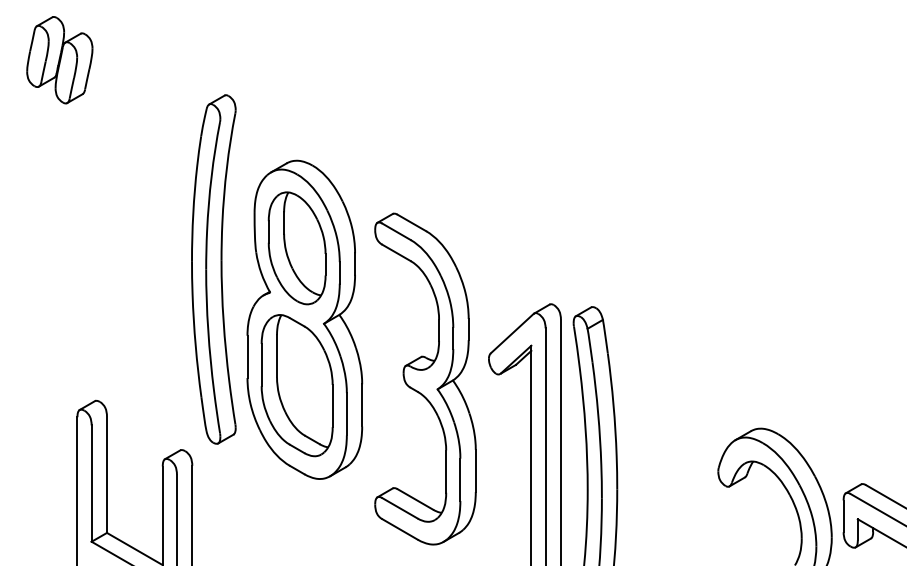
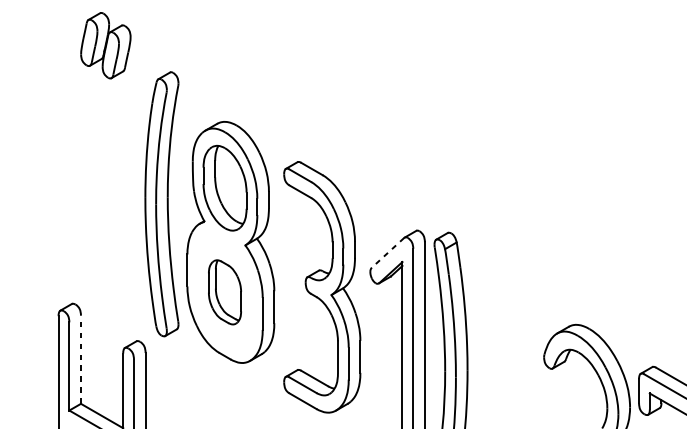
part: (59, 60) -> (105, 45), moved
line: (512, 333) -> (388, 252), solid -> dashed
part: (296, 385) -> (224, 292), size x0.6
line: (106, 474) -> (80, 359), solid -> dashed

